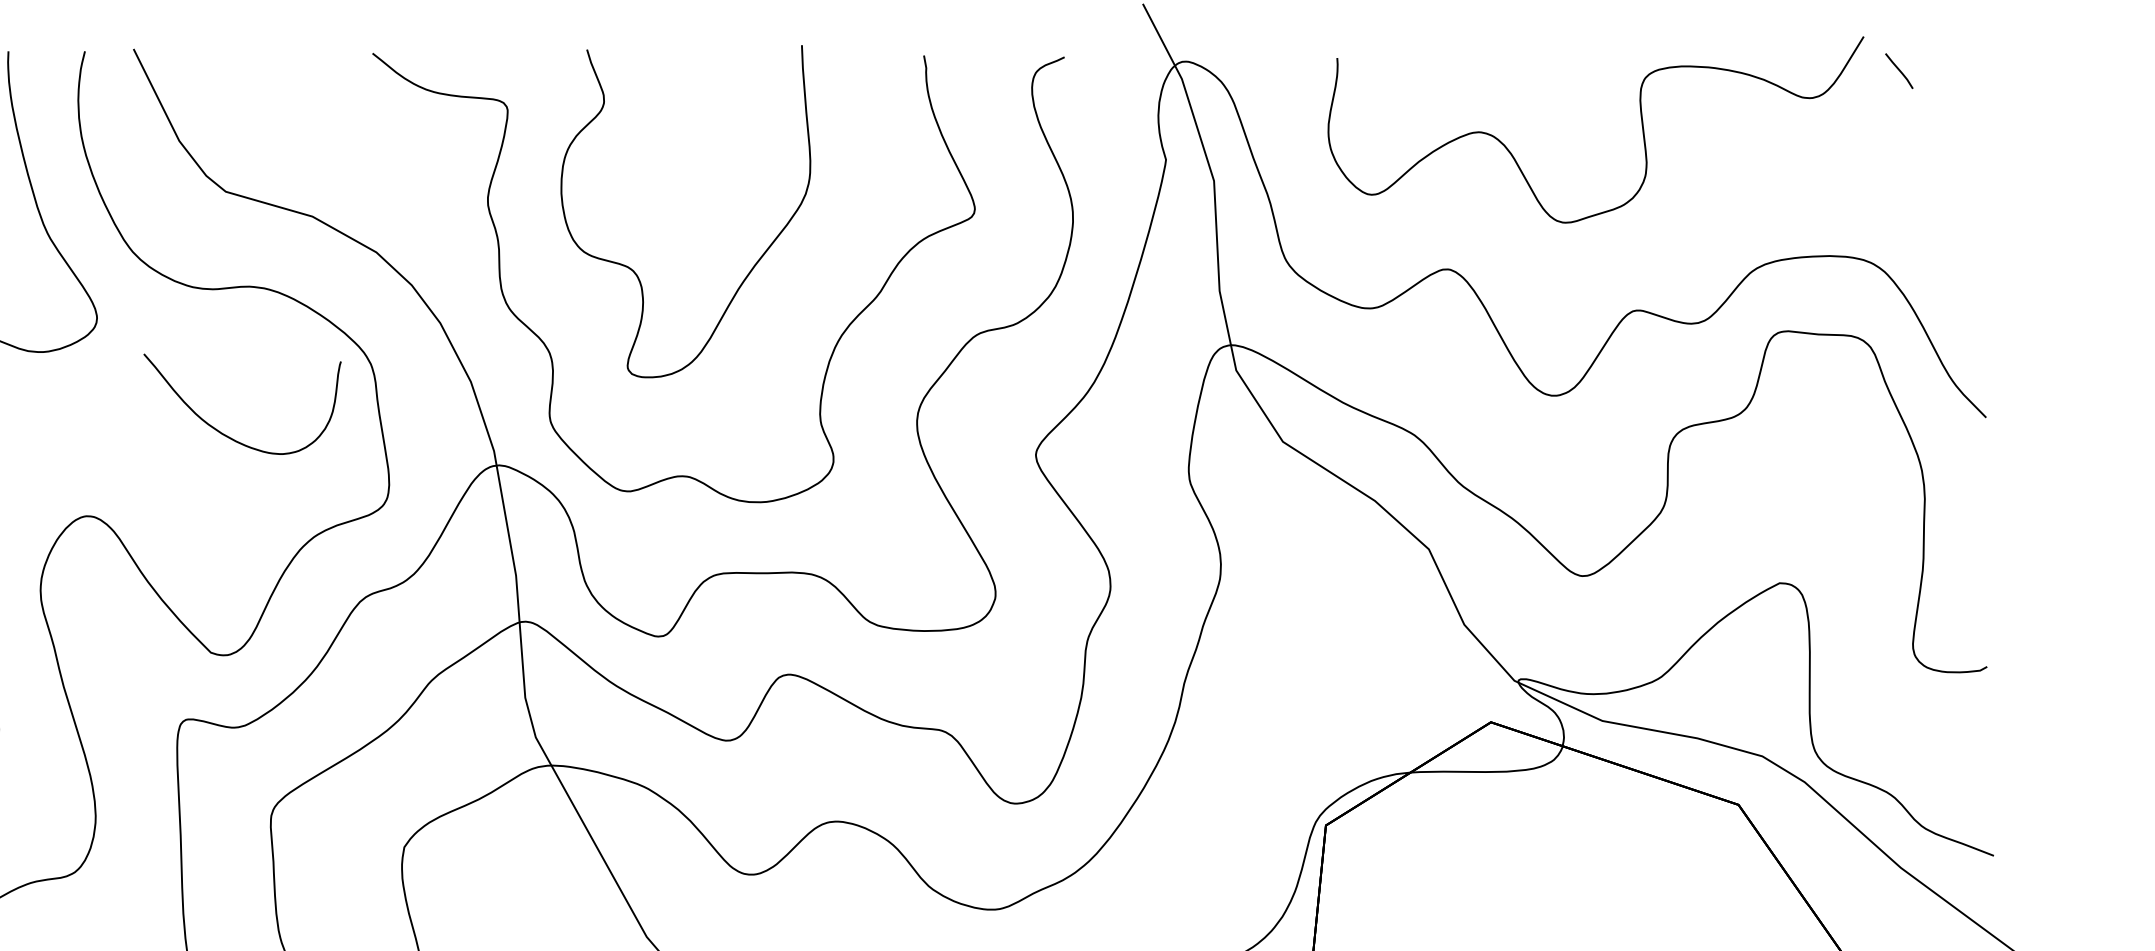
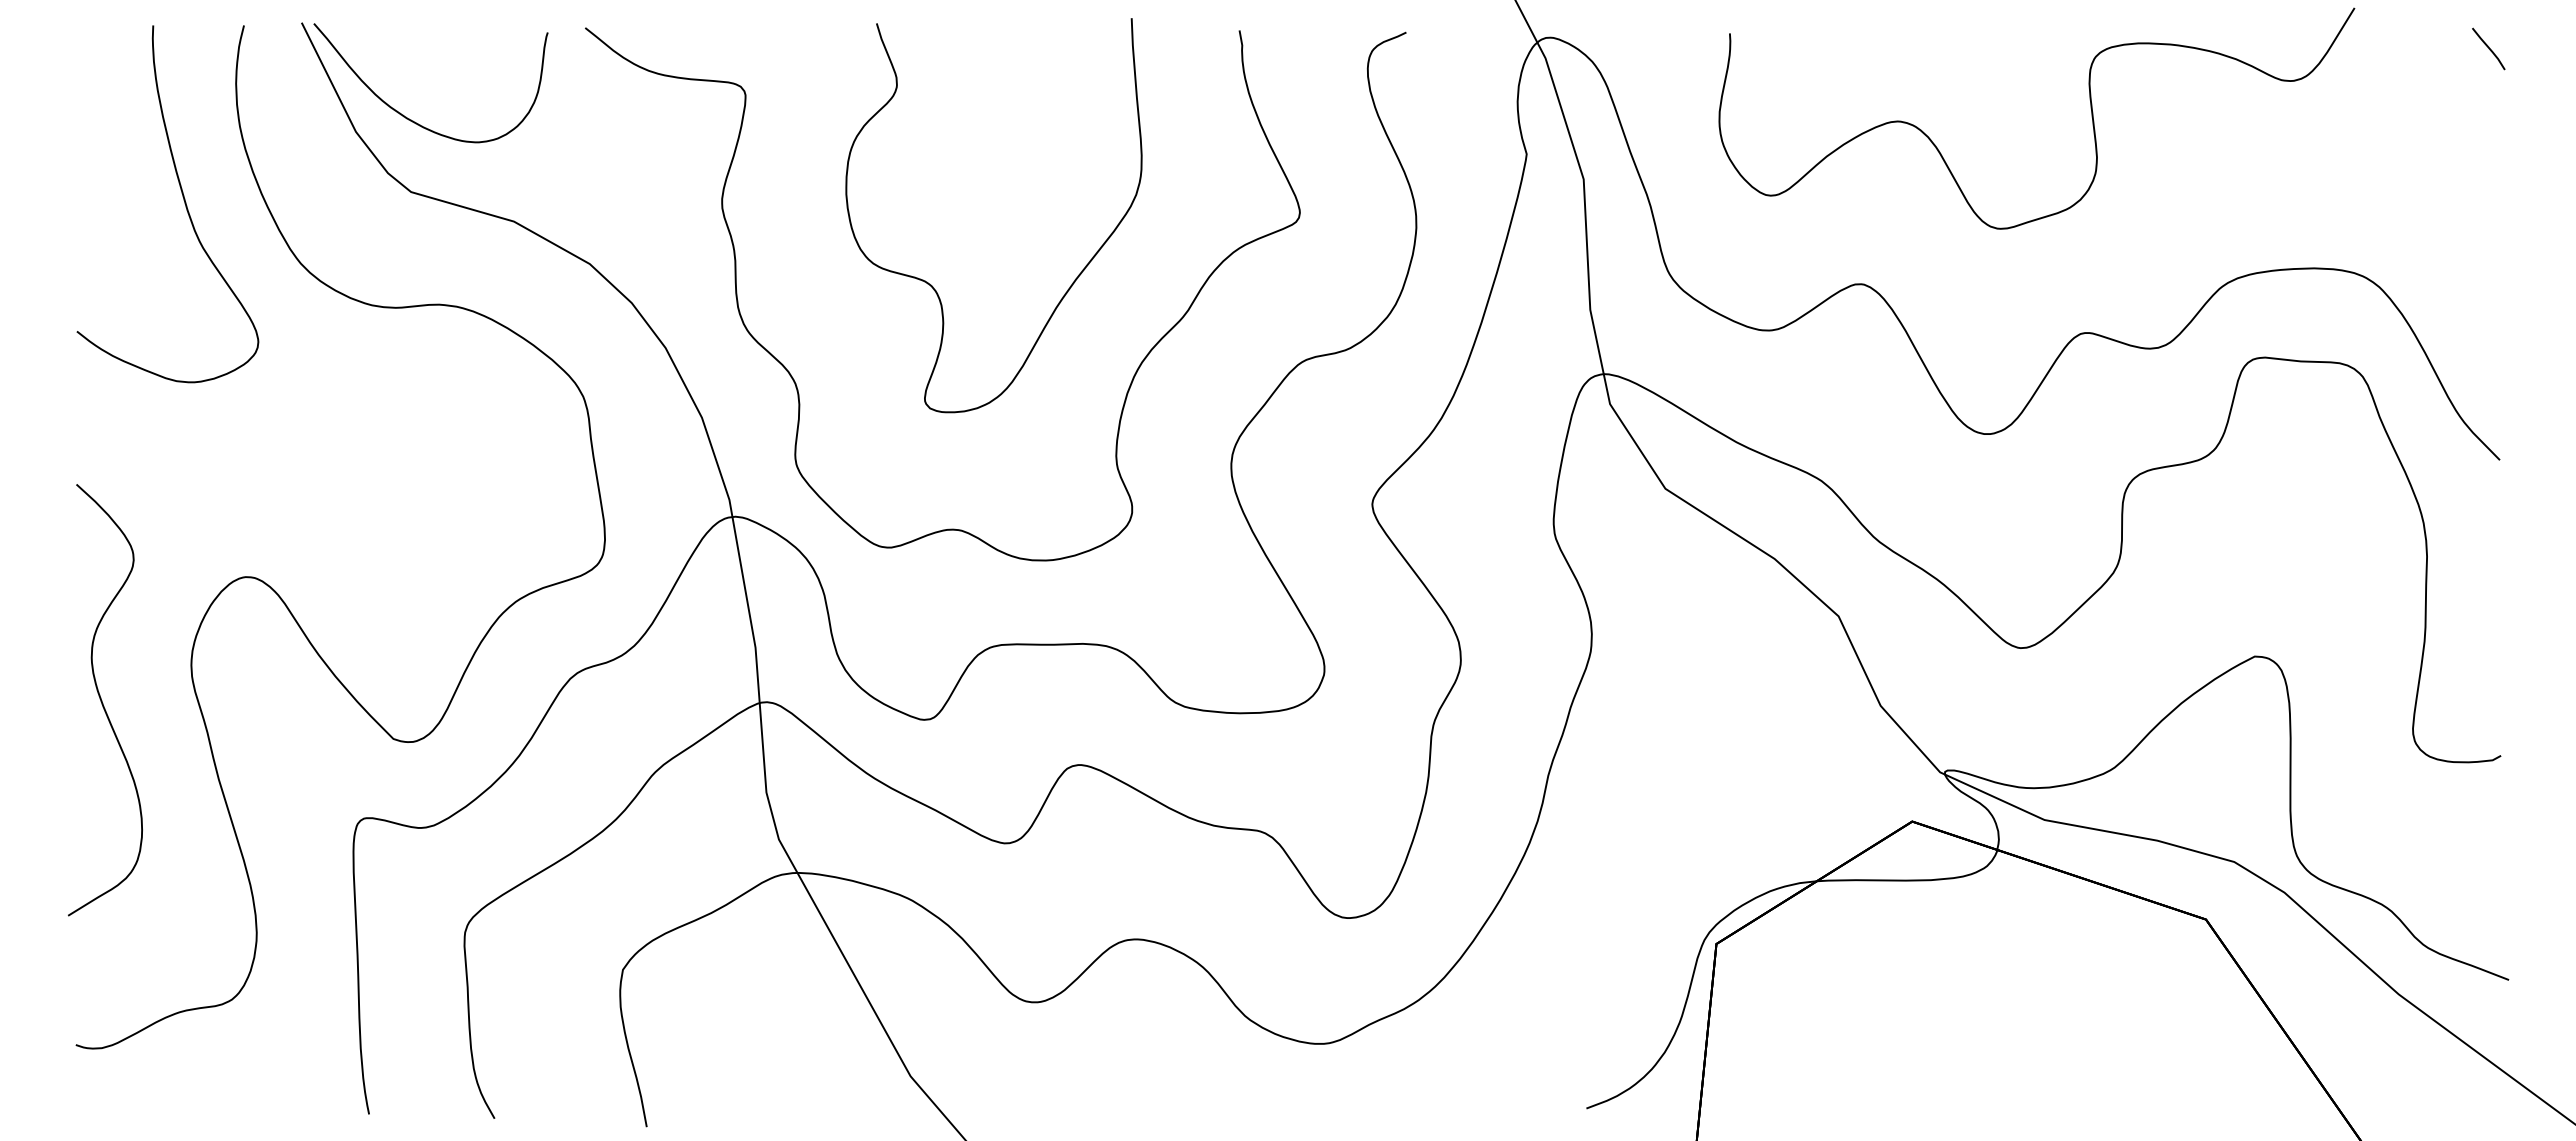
line: (1899, 70) -> (2488, 48), moved
curve: (633, 269) -> (931, 284), moved
curve: (226, 434) -> (411, 119), moved

